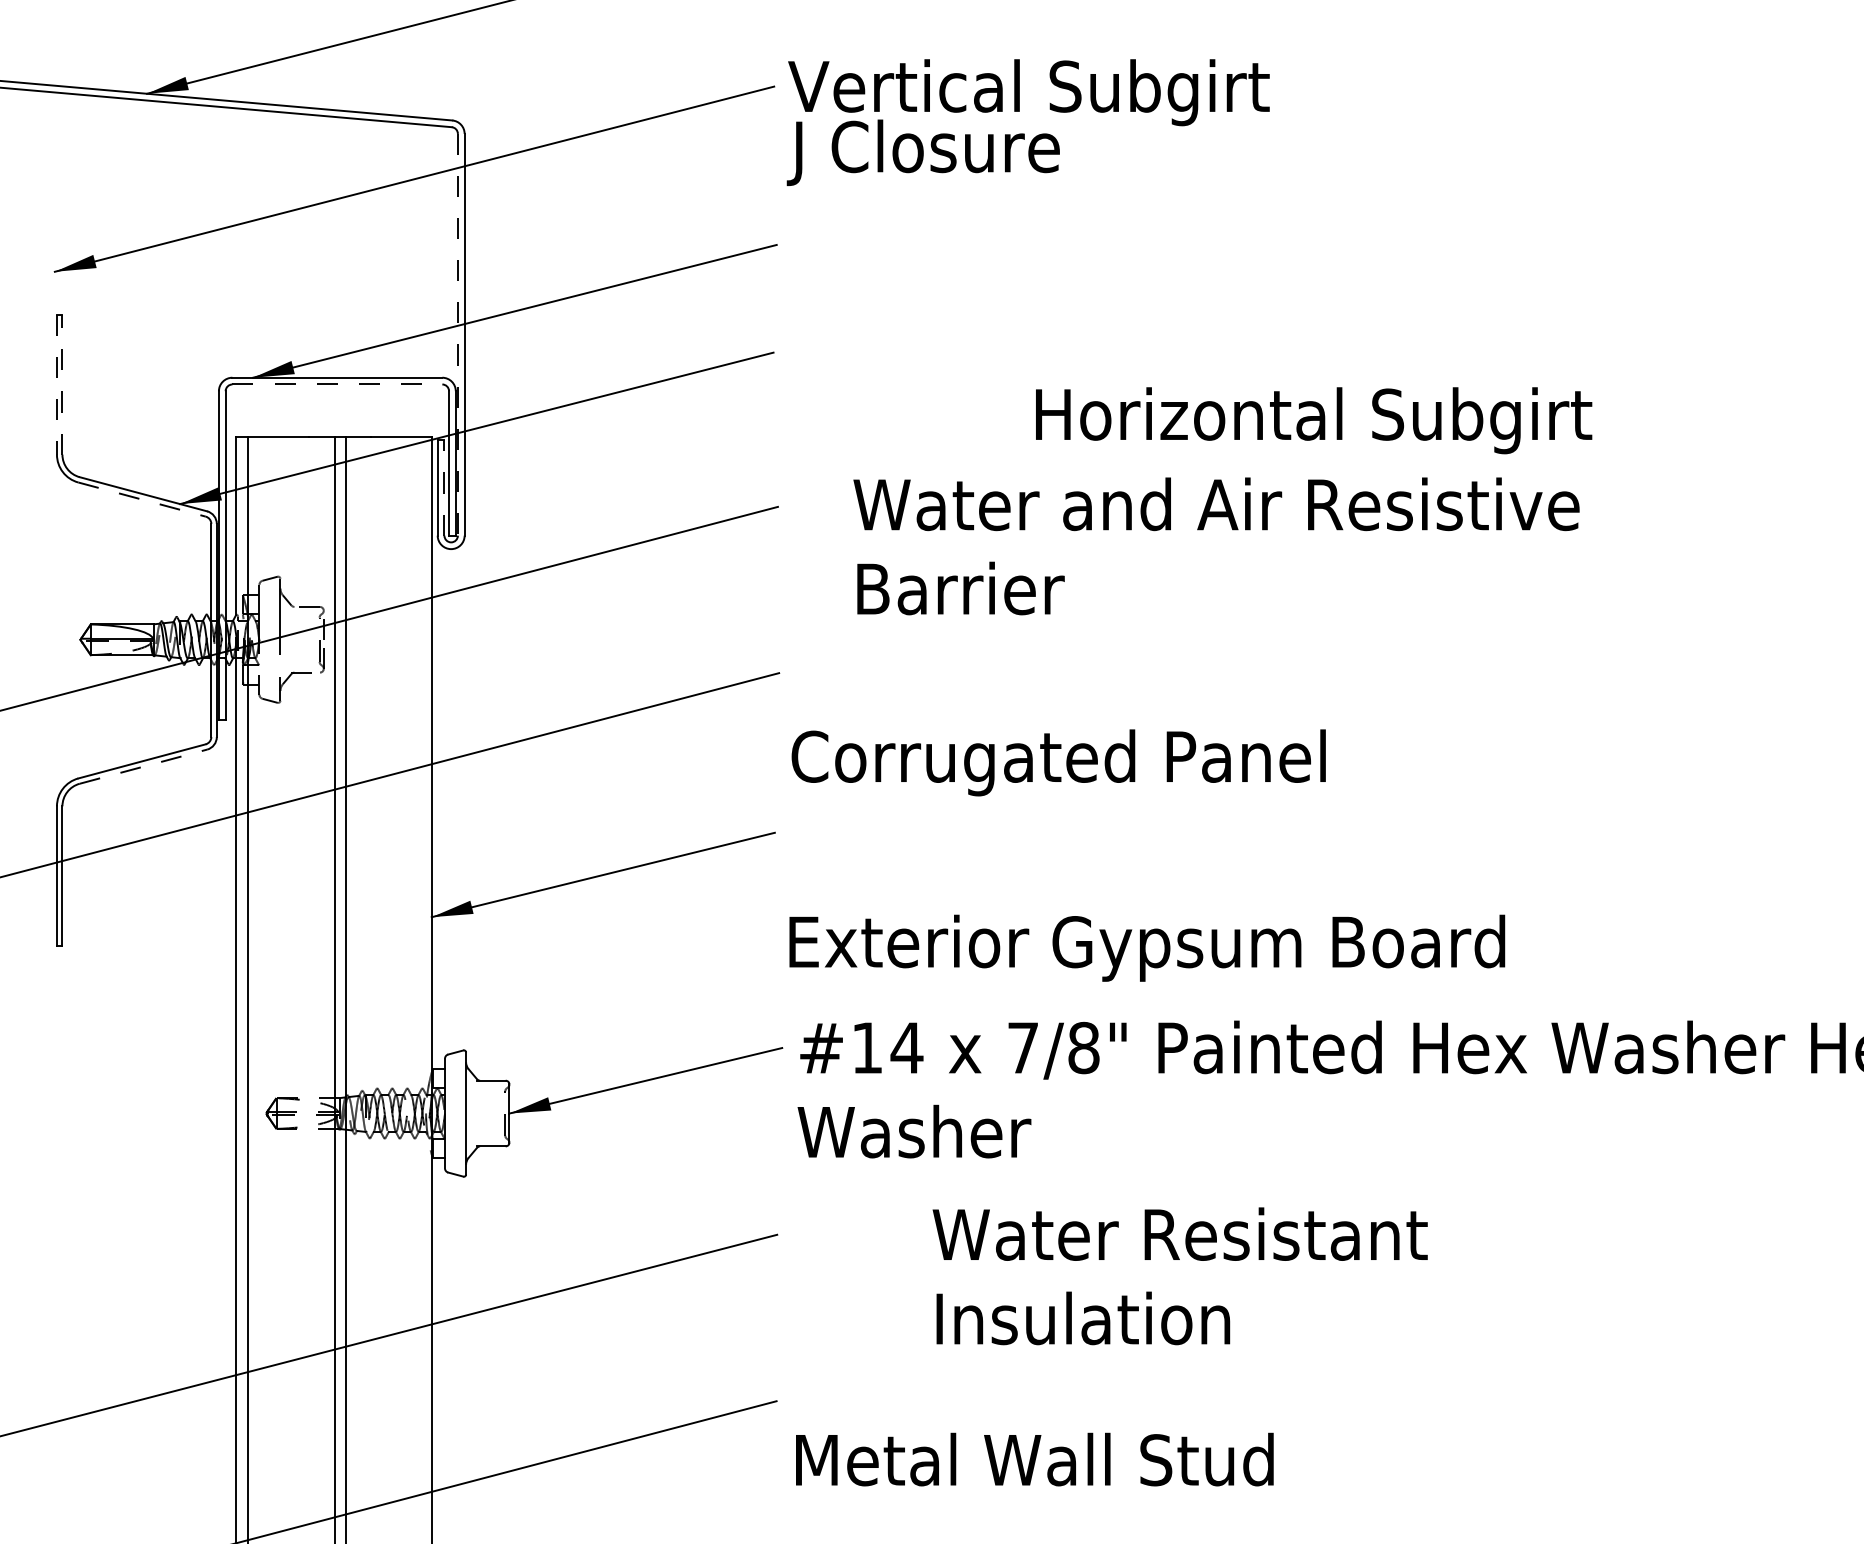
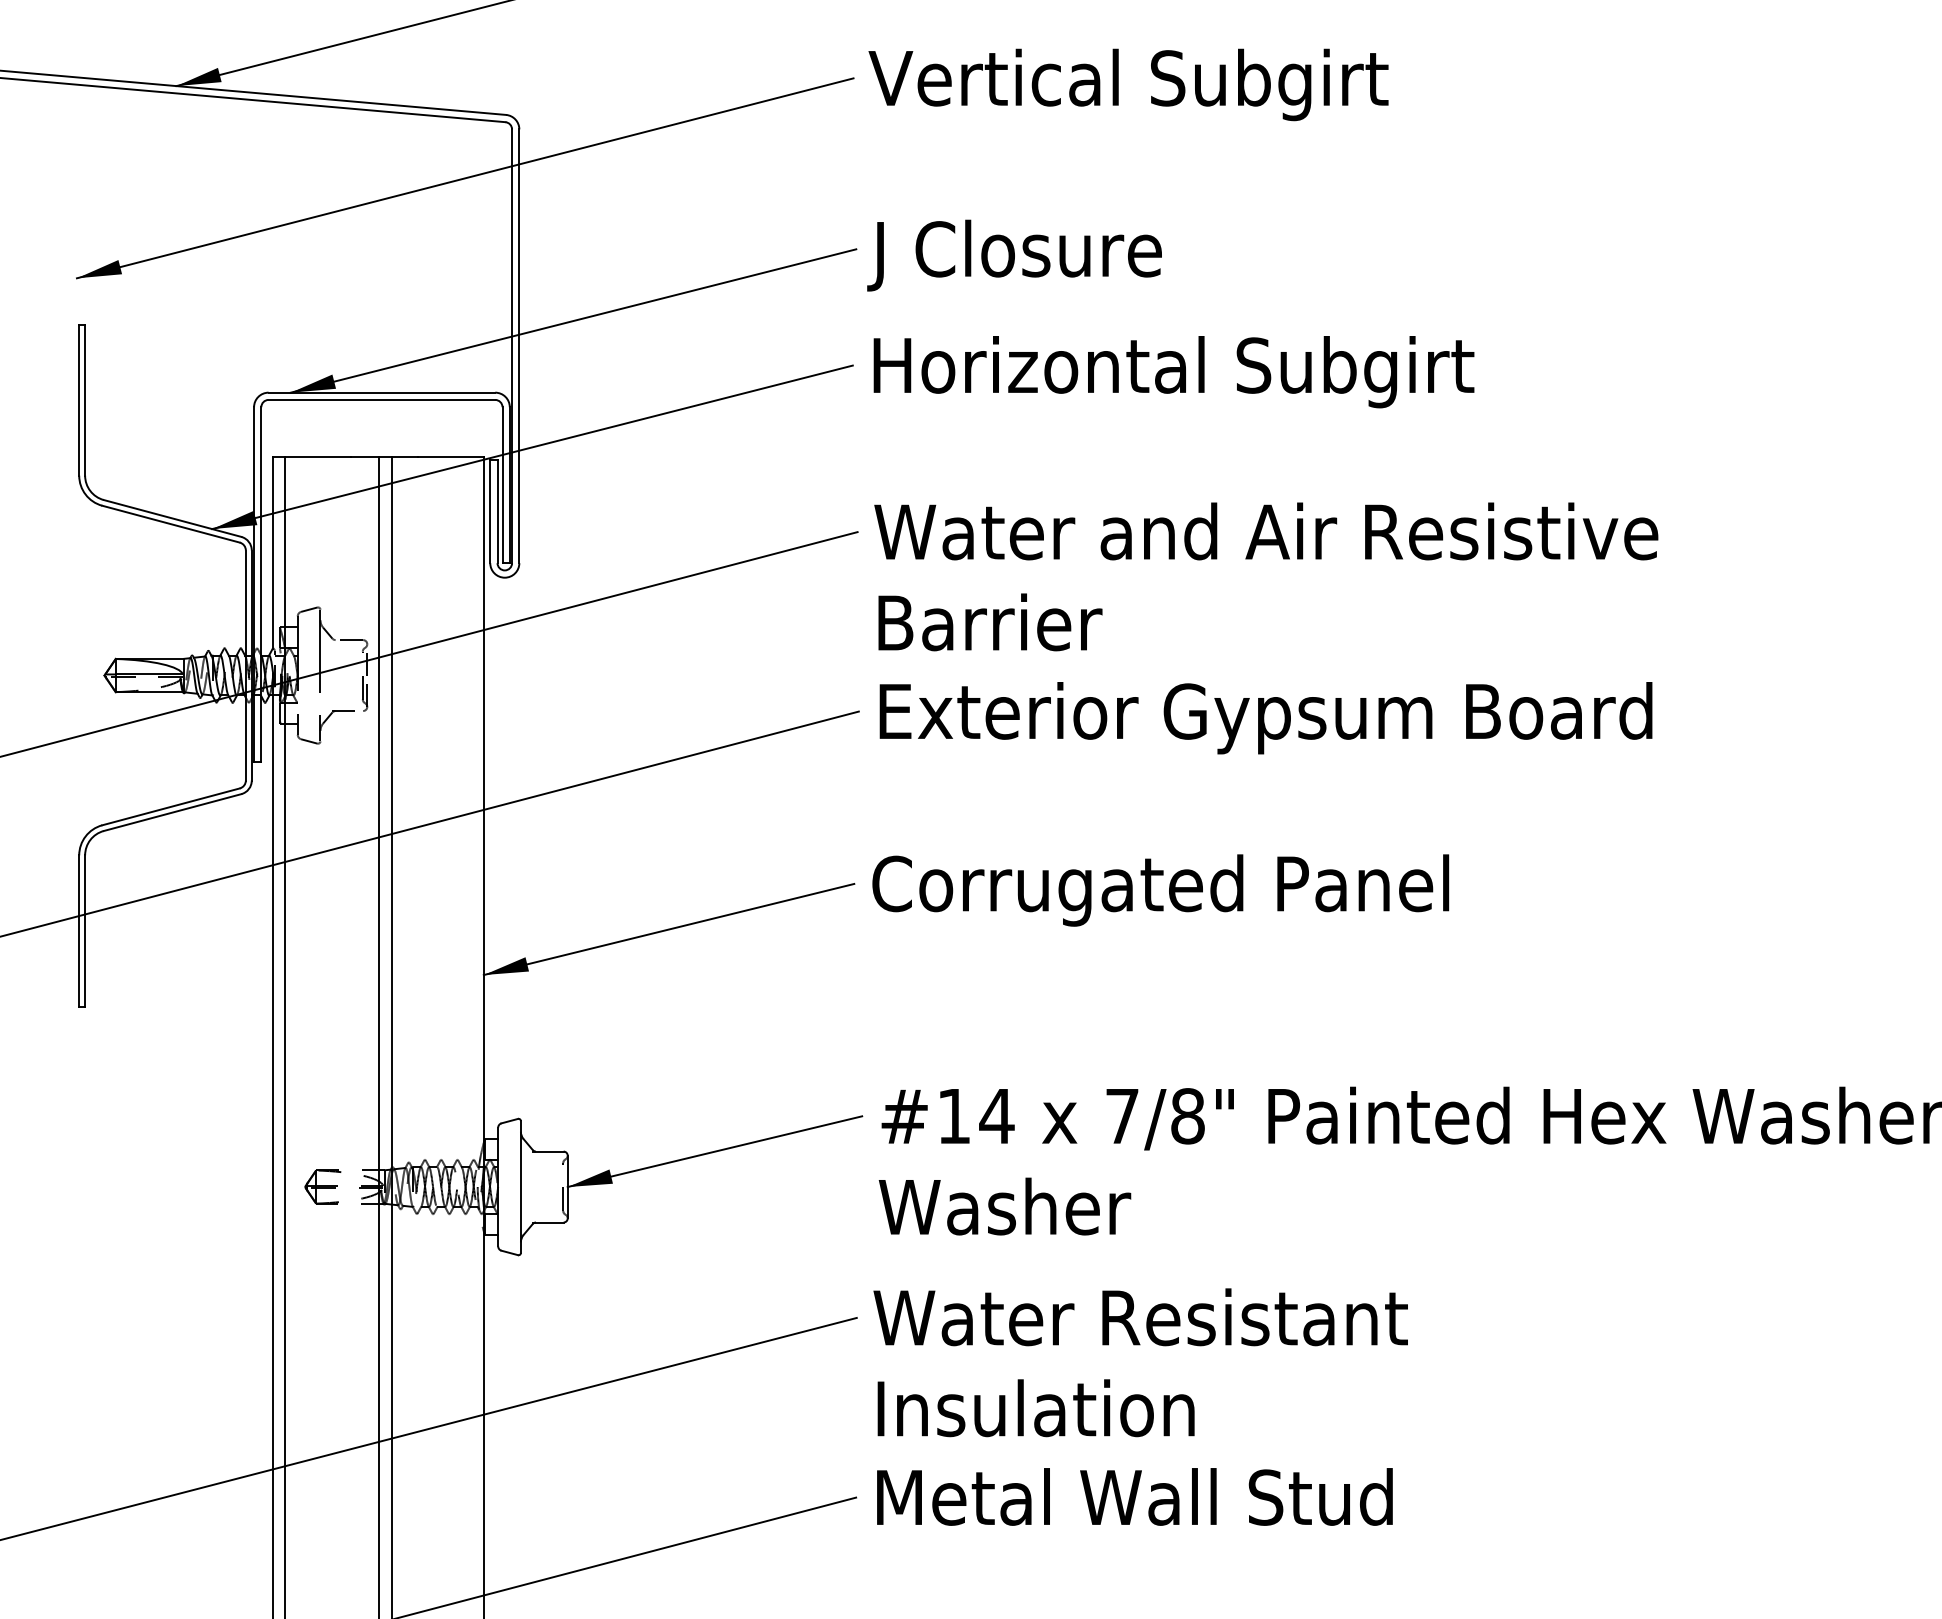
text: (922, 152) -> (1013, 255), moved
line: (457, 334) -> (511, 345), dashed -> solid
line: (56, 384) -> (78, 399), dashed -> solid
line: (62, 384) -> (85, 399), dashed -> solid
line: (337, 384) -> (382, 399), dashed -> solid
text: (1314, 420) -> (1174, 371), moved
line: (444, 488) -> (497, 512), dashed -> solid
line: (142, 499) -> (171, 524), dashed -> solid
text: (1216, 546) -> (1266, 577), moved
text: (1058, 762) -> (1160, 890), moved
line: (143, 766) -> (172, 812), dashed -> solid
text: (1147, 947) -> (1266, 717), moved
text: (1179, 1276) -> (1139, 1362), moved
text: (1034, 1459) -> (1134, 1496), moved

